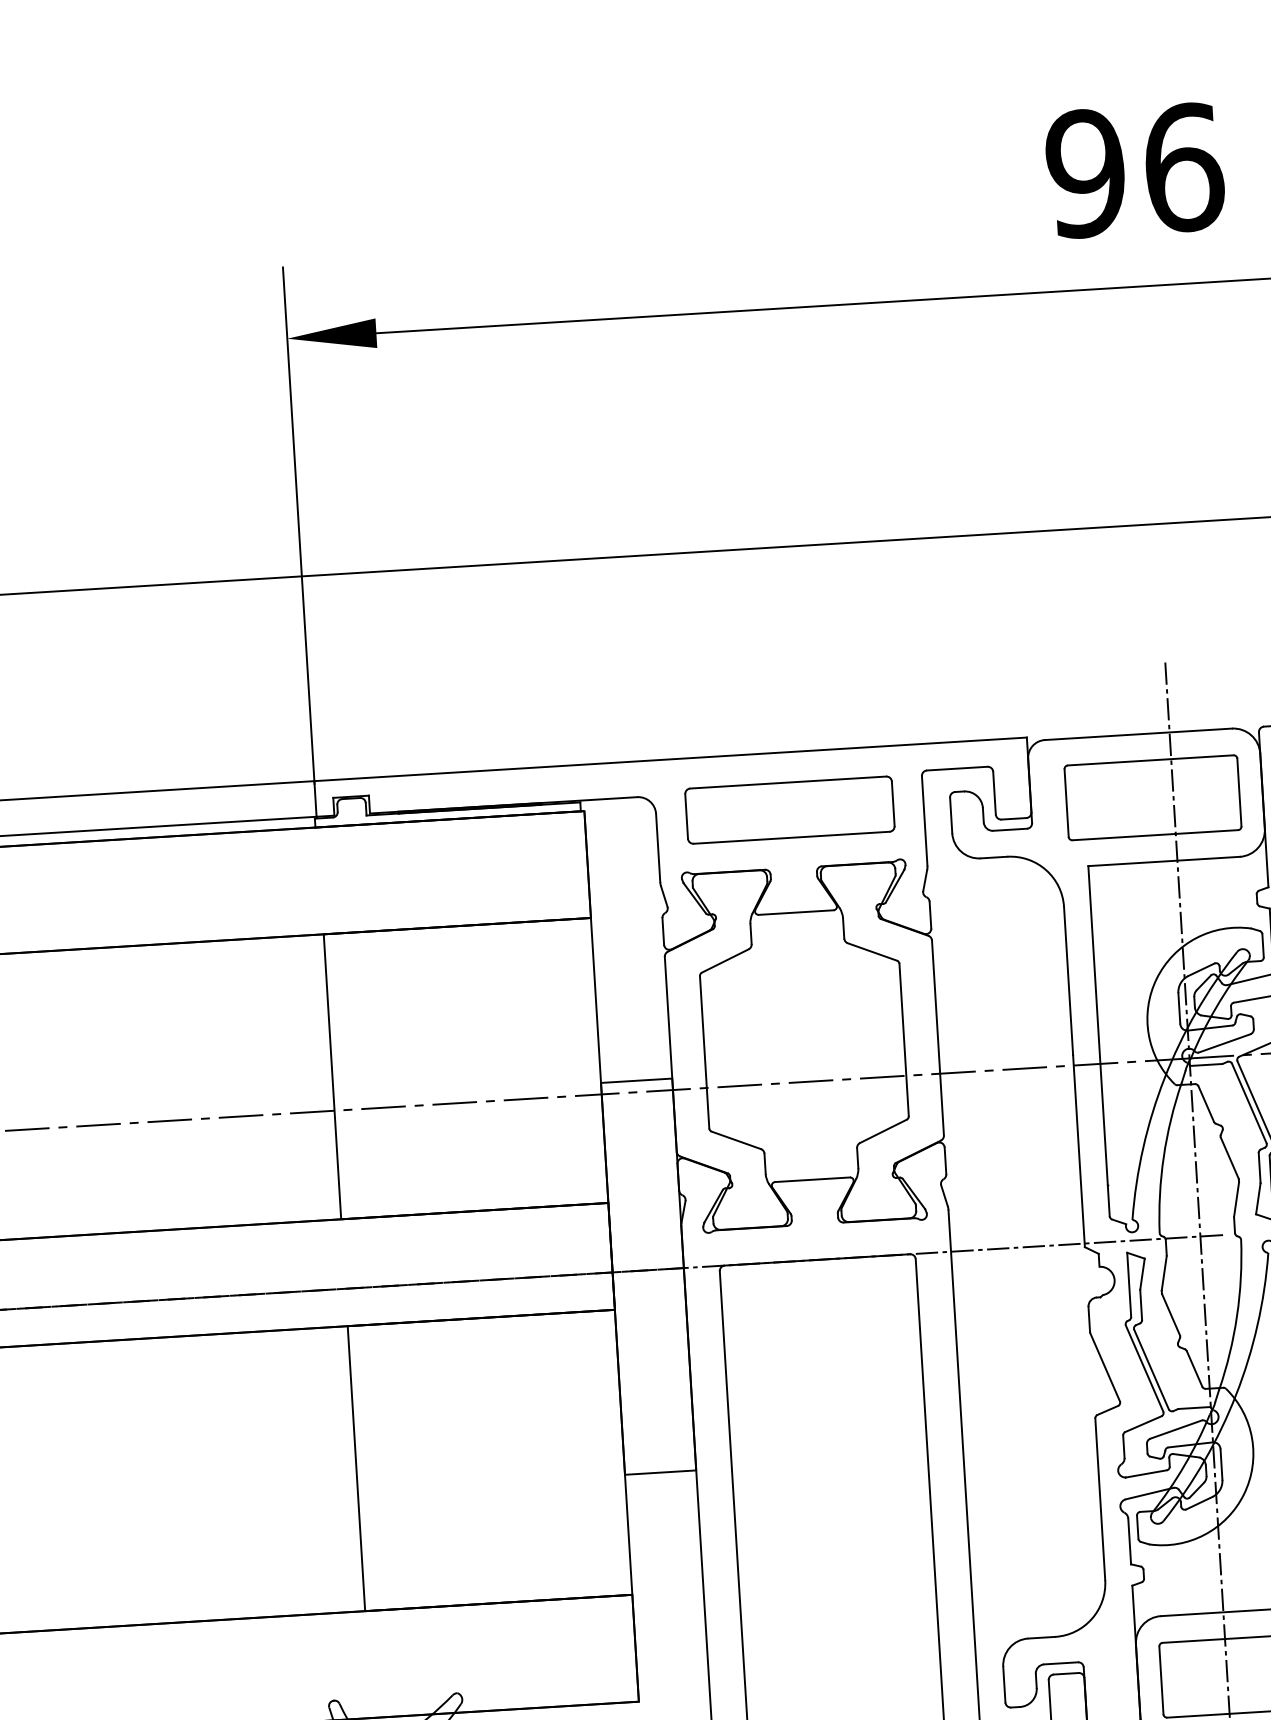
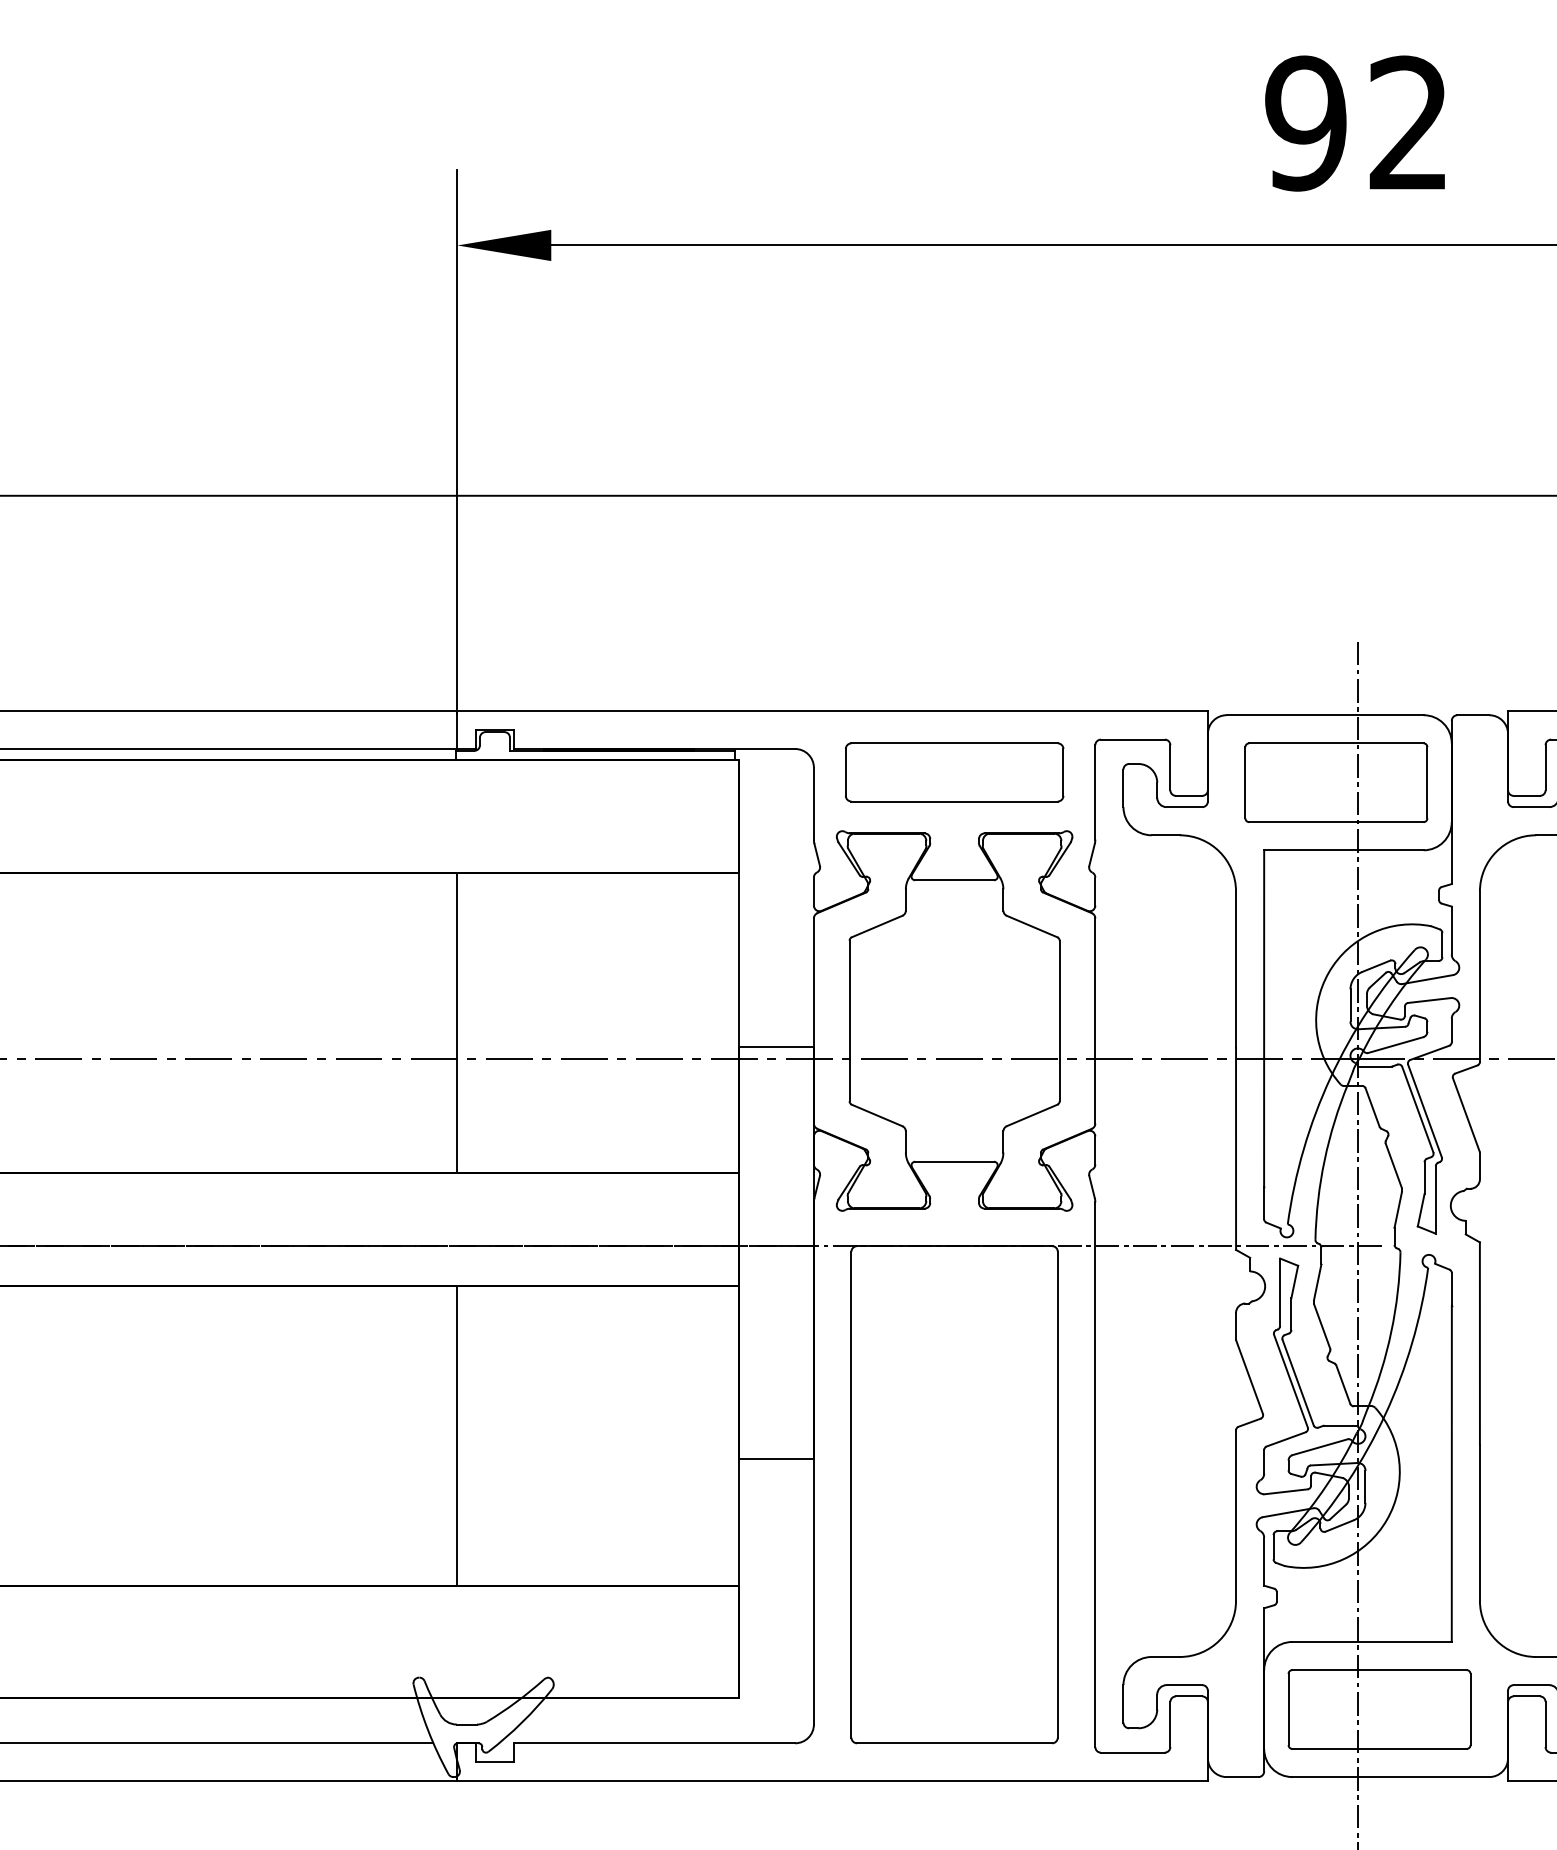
text: (1184, 167) -> (1409, 123), 96 -> 92

